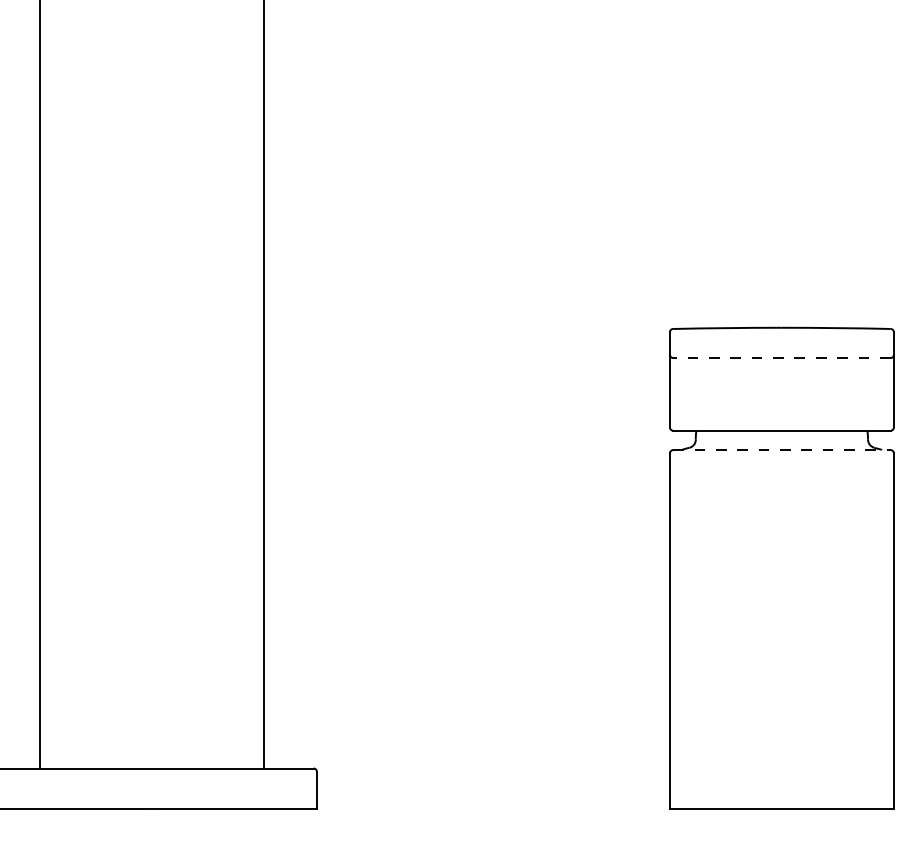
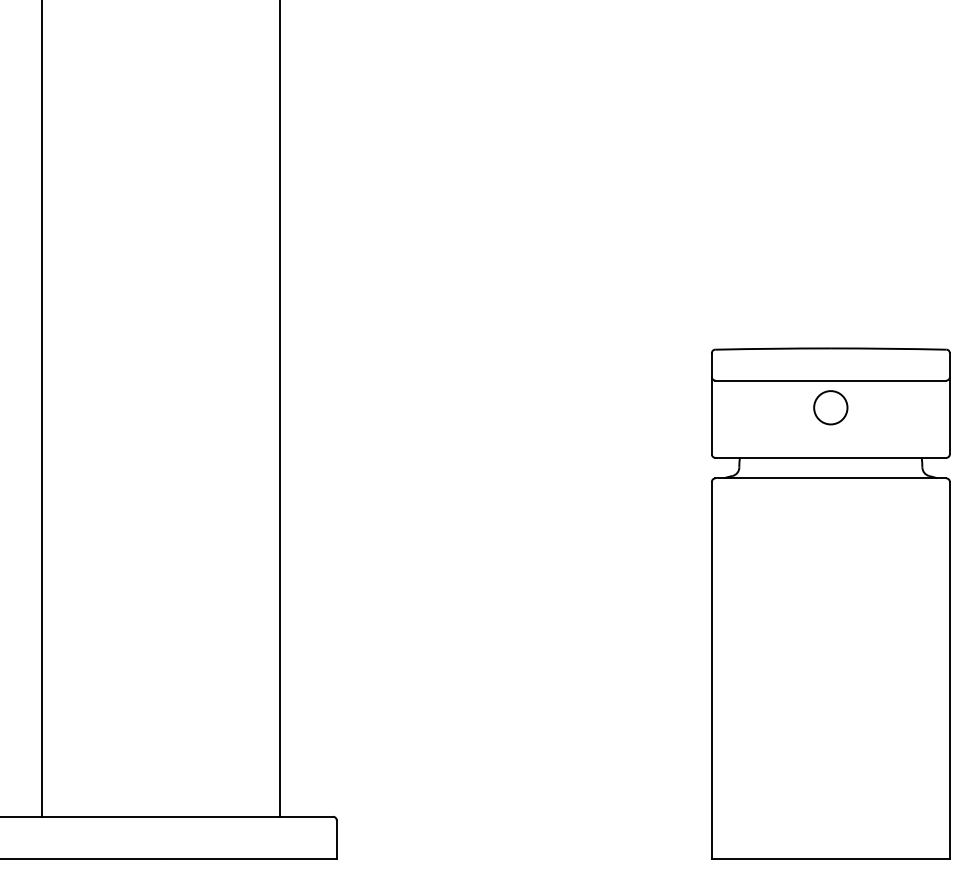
line: (781, 358) -> (830, 381), dashed -> solid
circle: (781, 383) -> (830, 407), added
line: (781, 450) -> (830, 478), dashed -> solid

